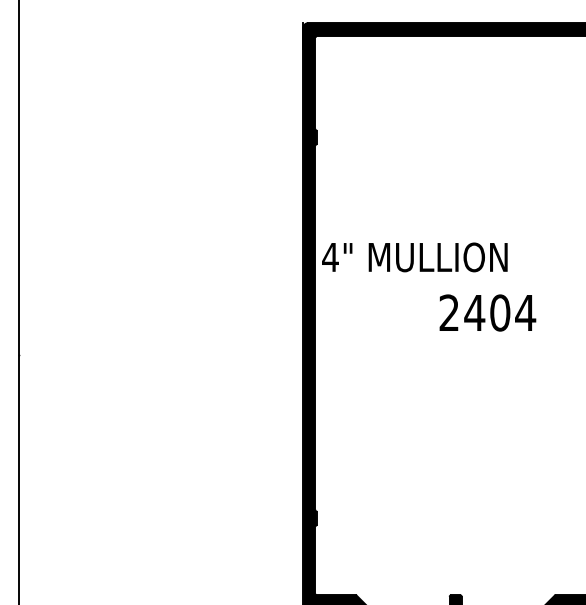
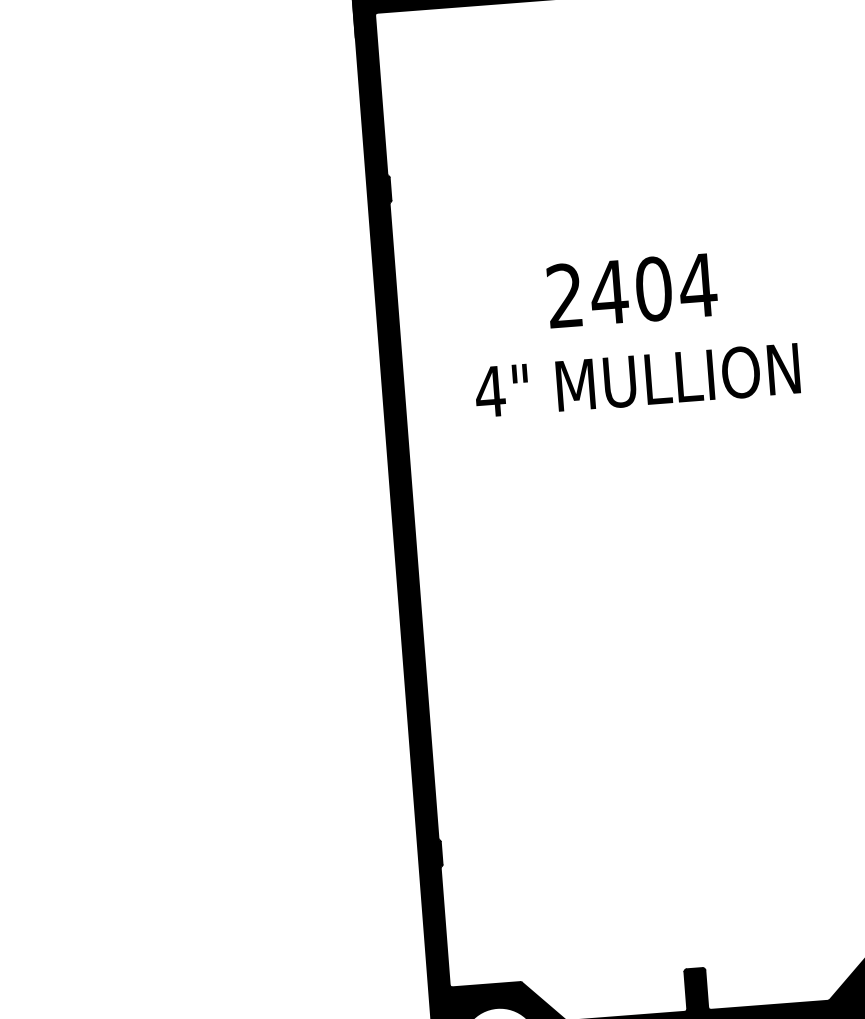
text: (414, 257) -> (636, 380), moved
text: (487, 312) -> (631, 289), moved

